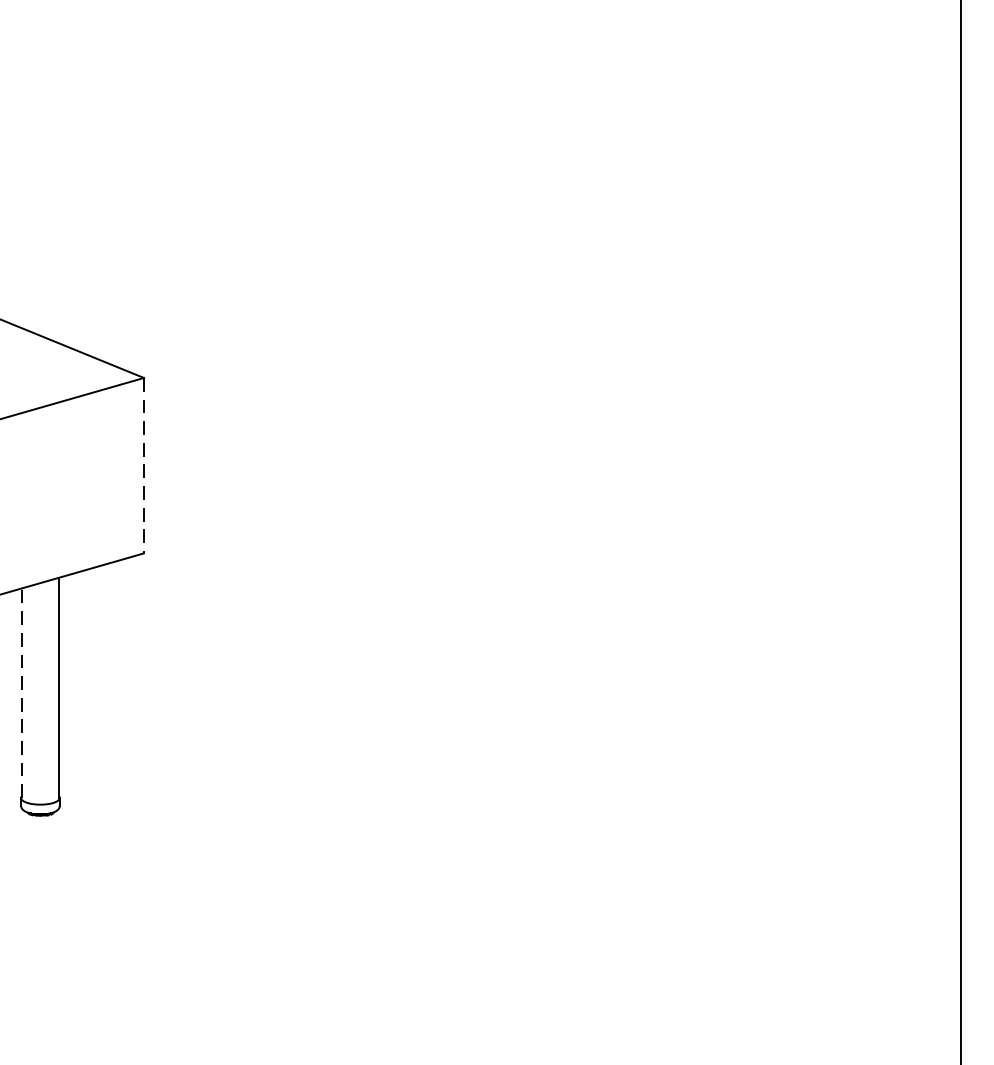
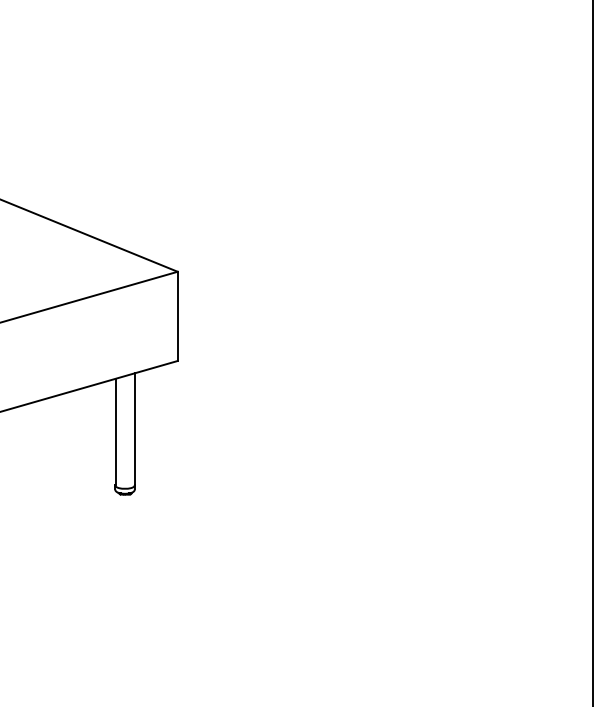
line: (143, 465) -> (177, 316), dashed -> solid
line: (21, 691) -> (115, 431), dashed -> solid

